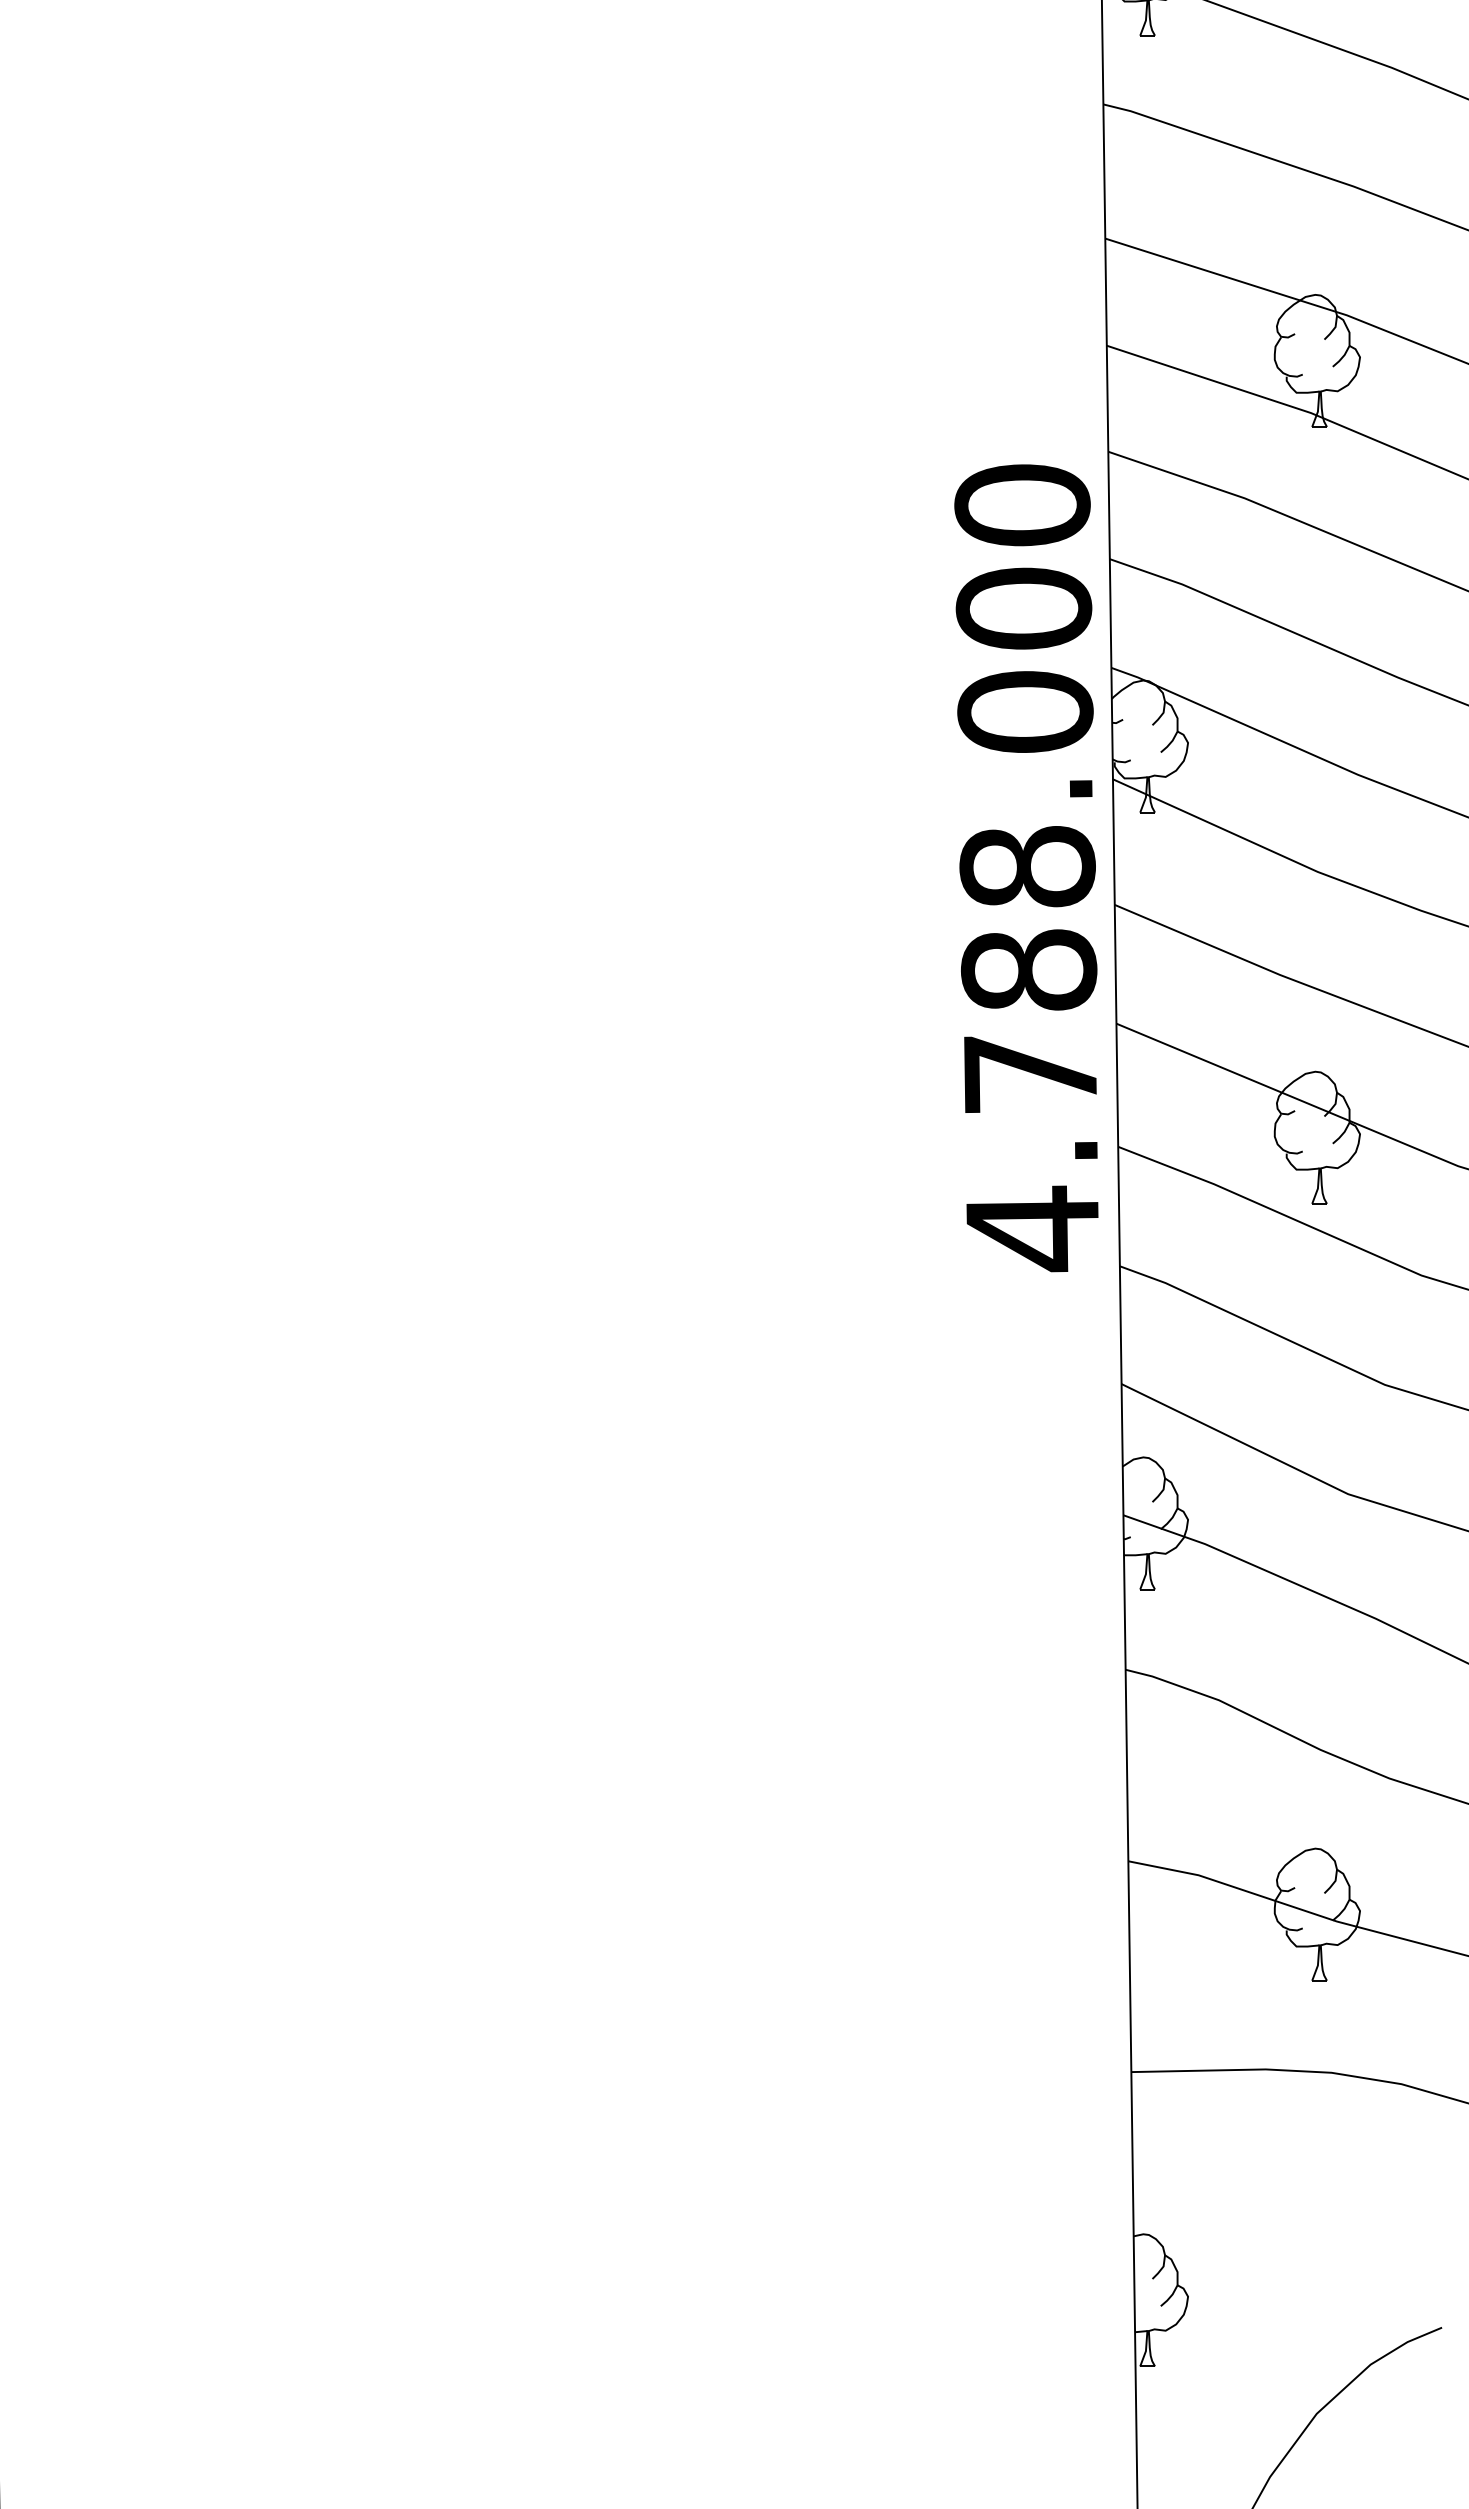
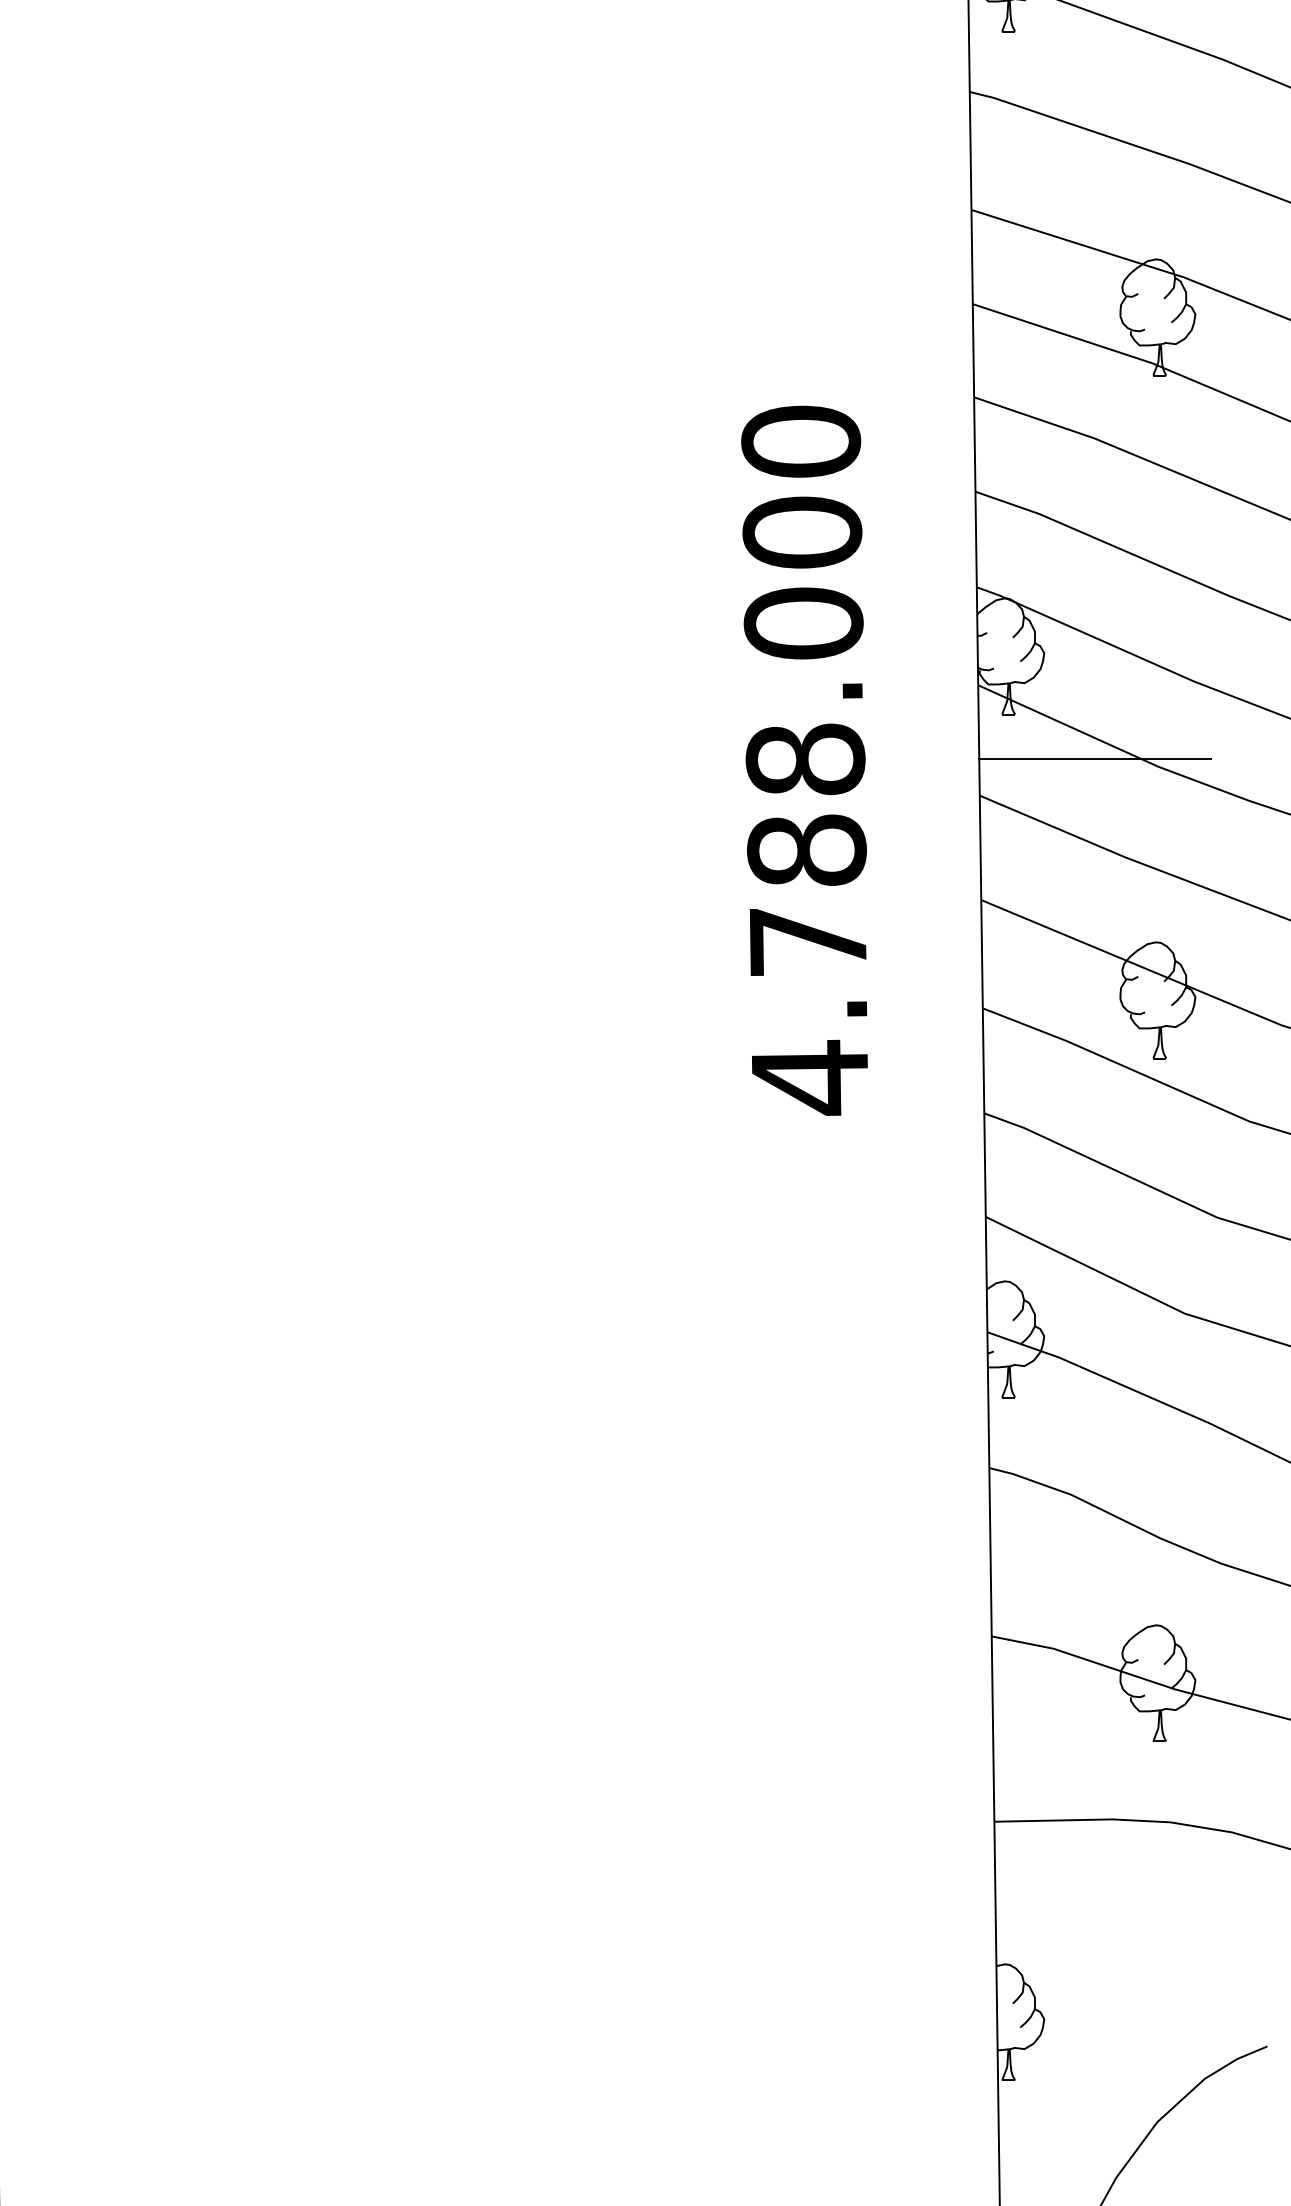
line: (1245, 863) -> (1094, 759), added
text: (1026, 868) -> (804, 761), moved

